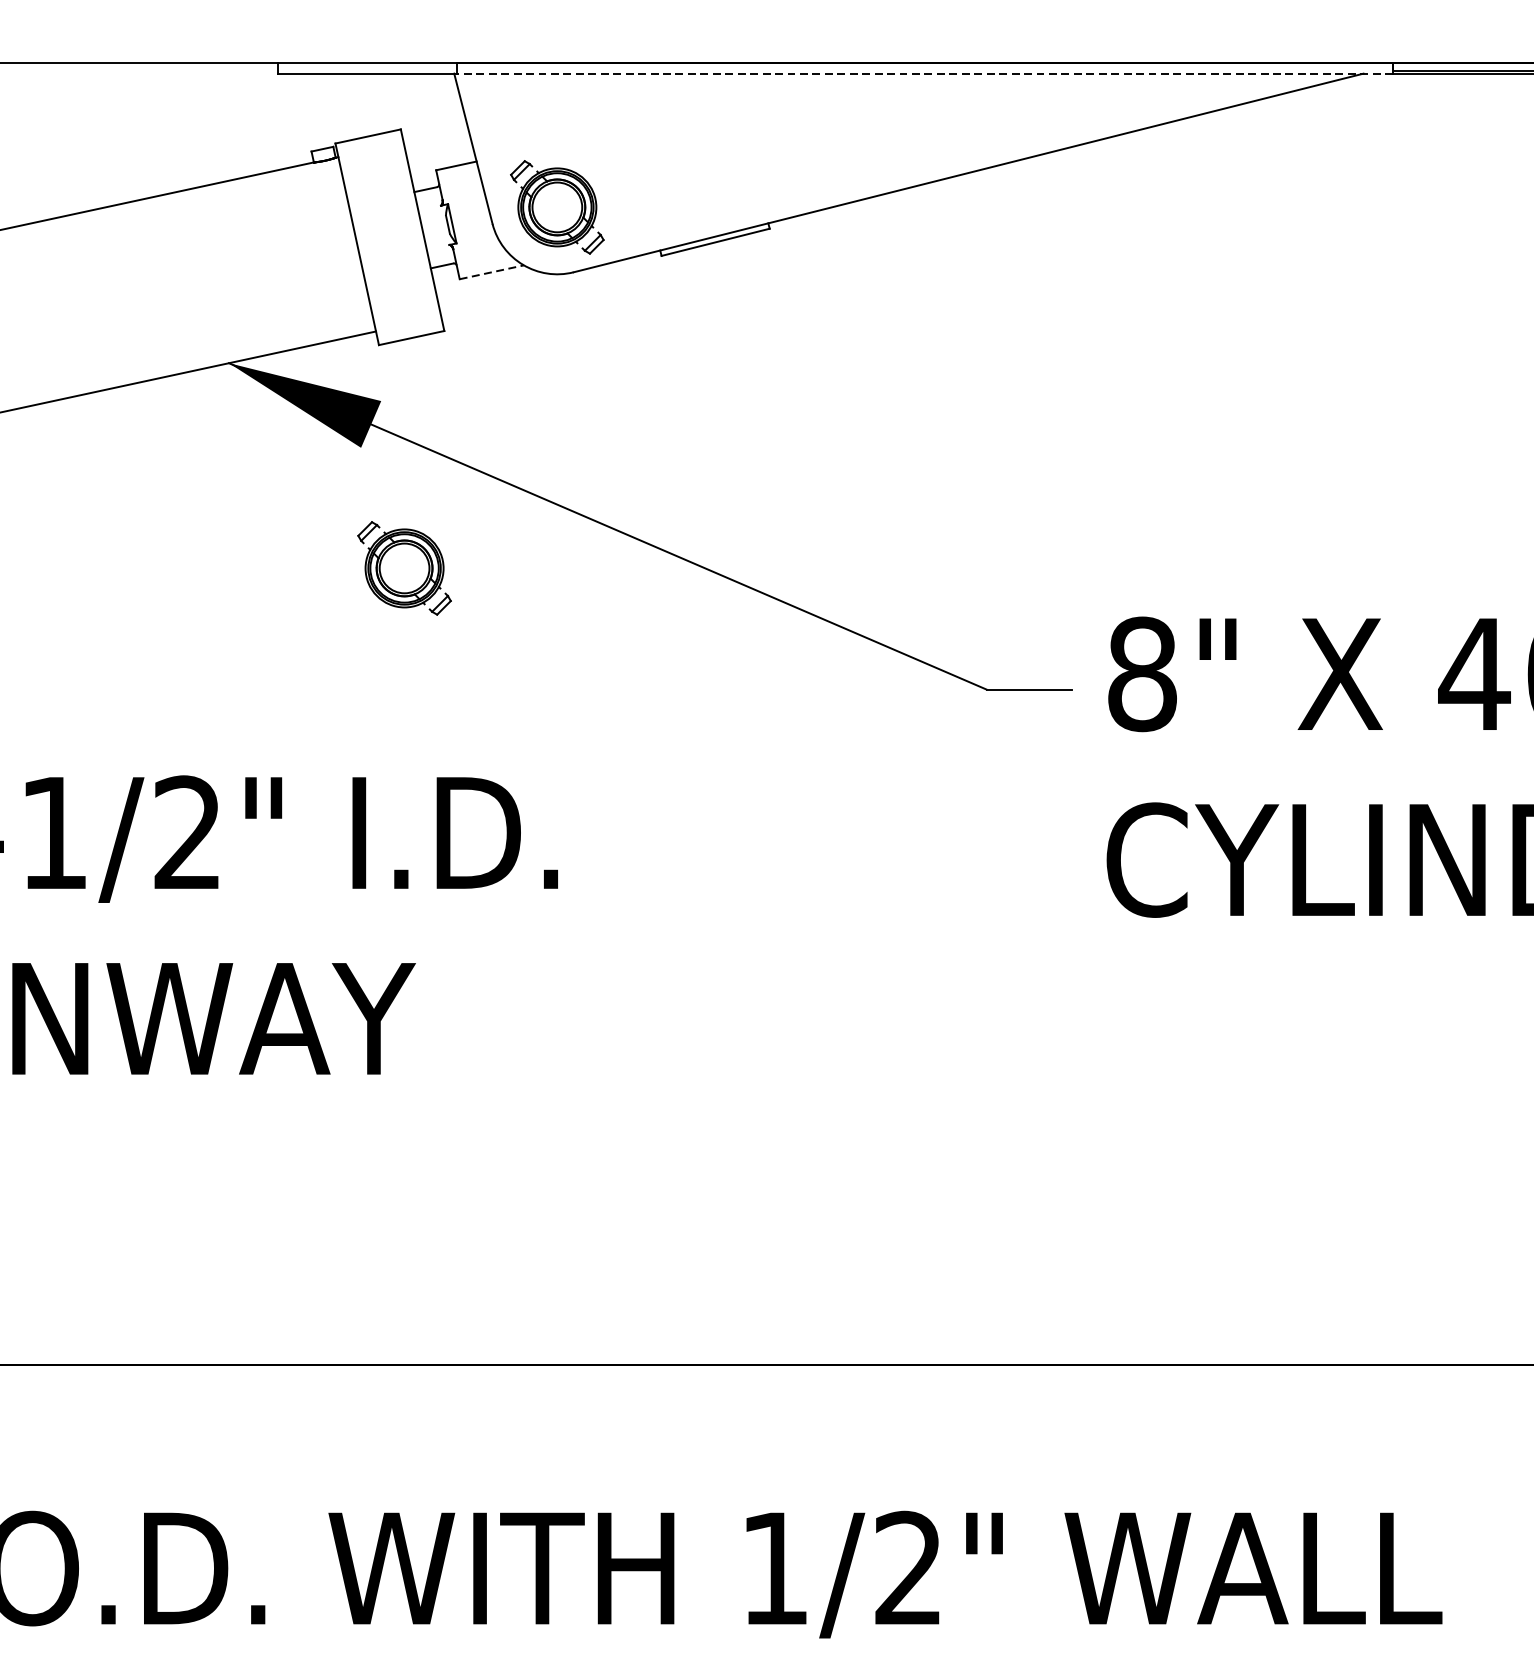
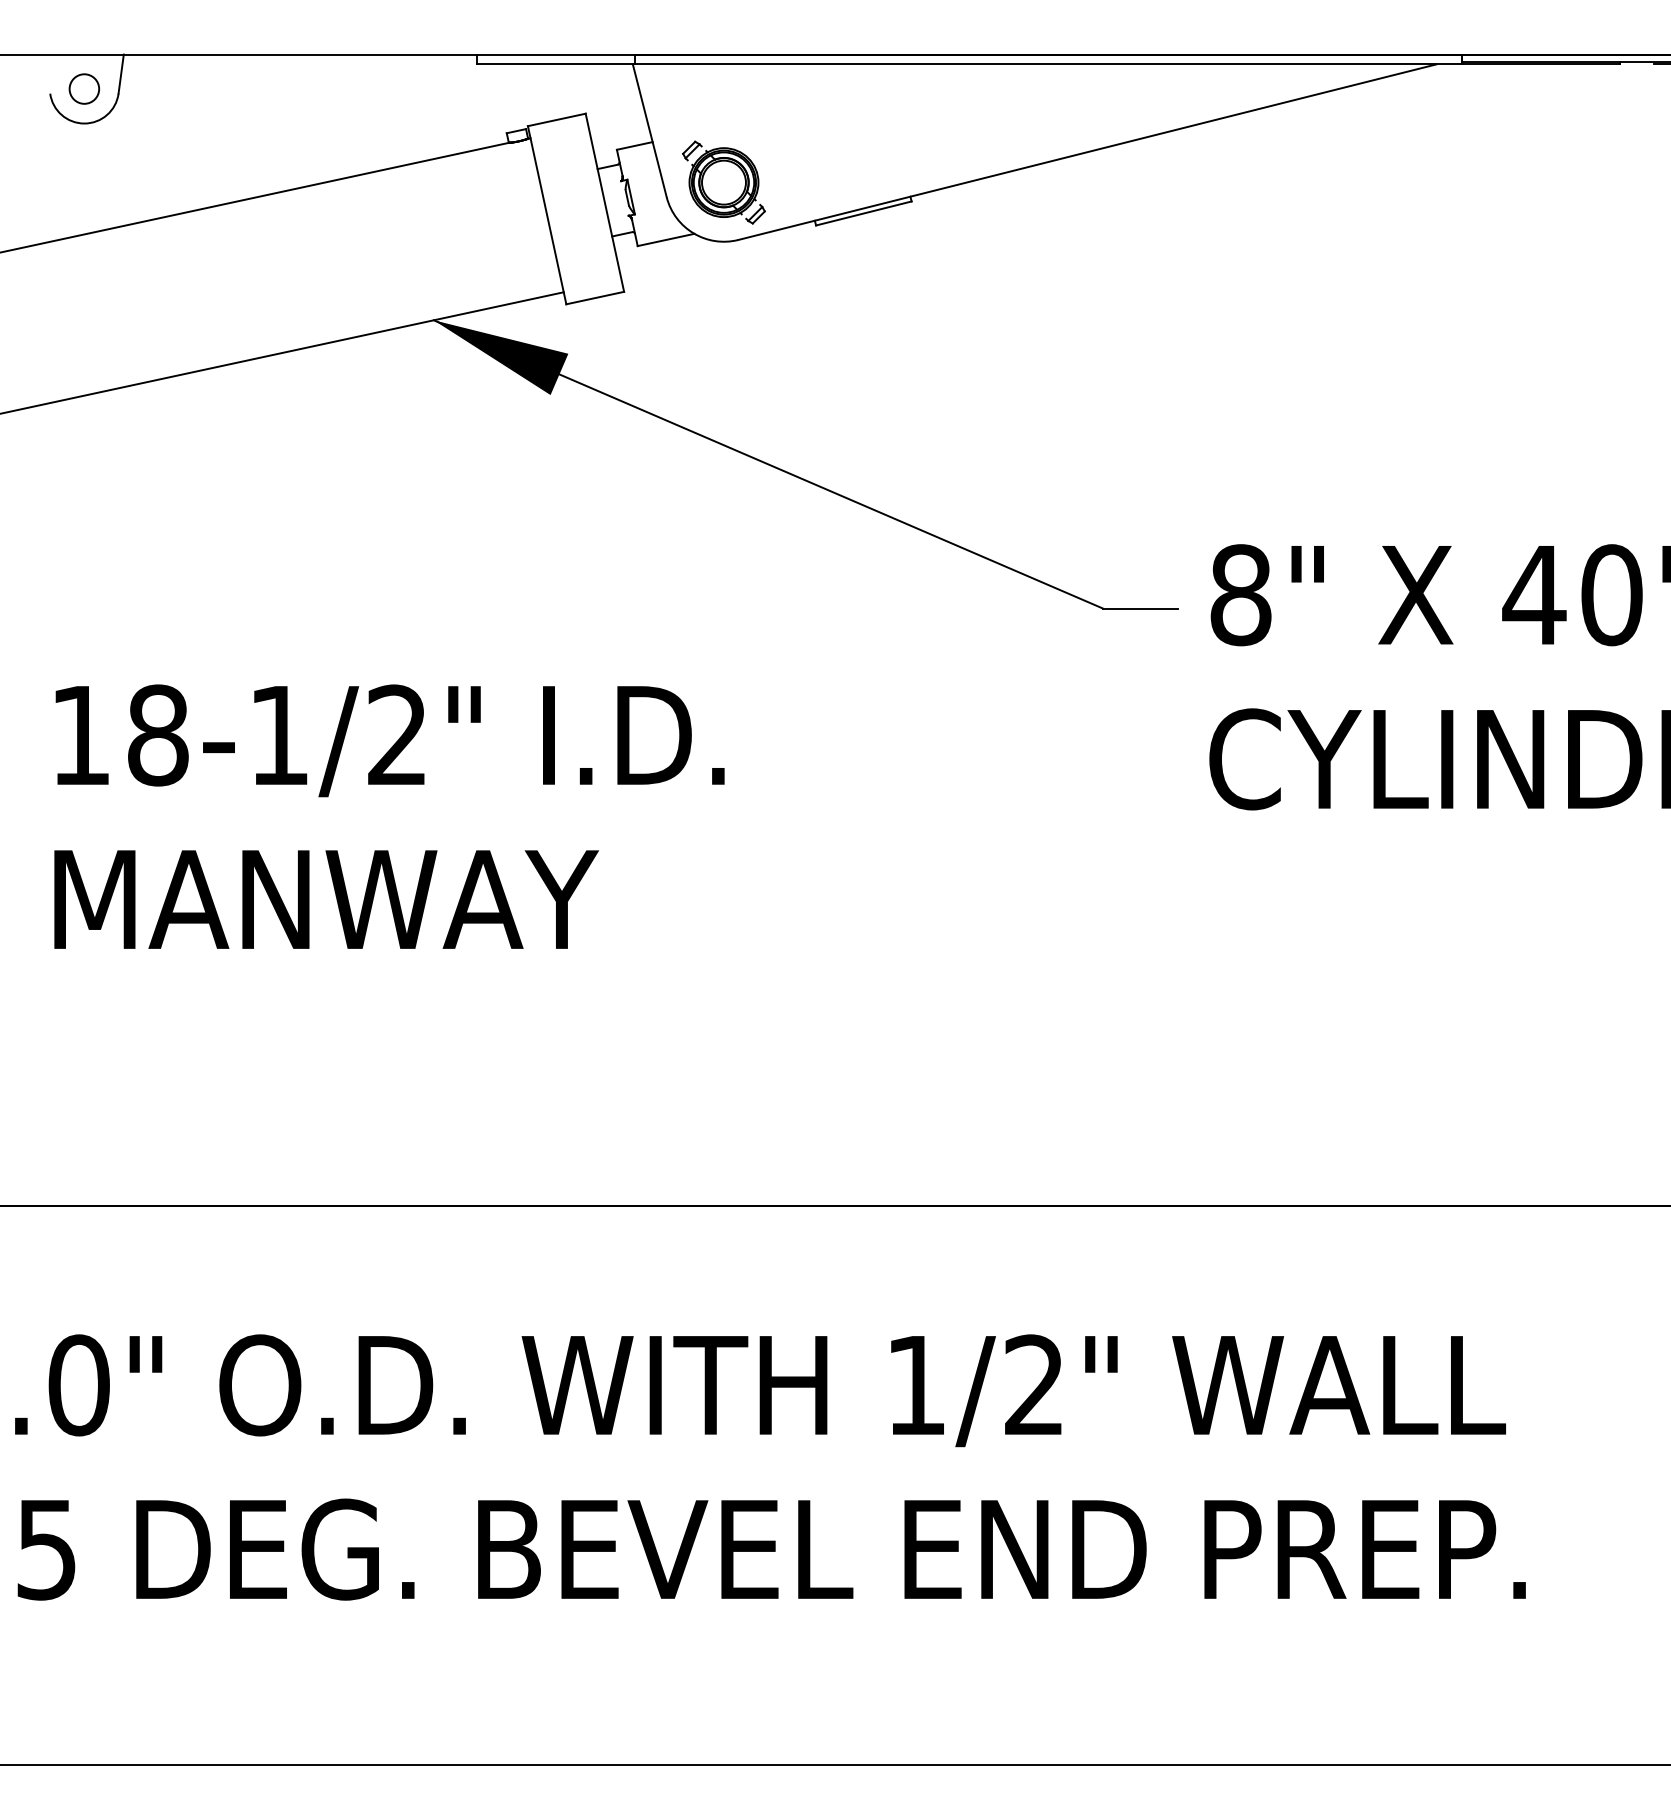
line: (924, 73) -> (1048, 64), dashed -> solid
line: (492, 271) -> (666, 239), dashed -> solid
part: (404, 568) -> (588, 501), removed

